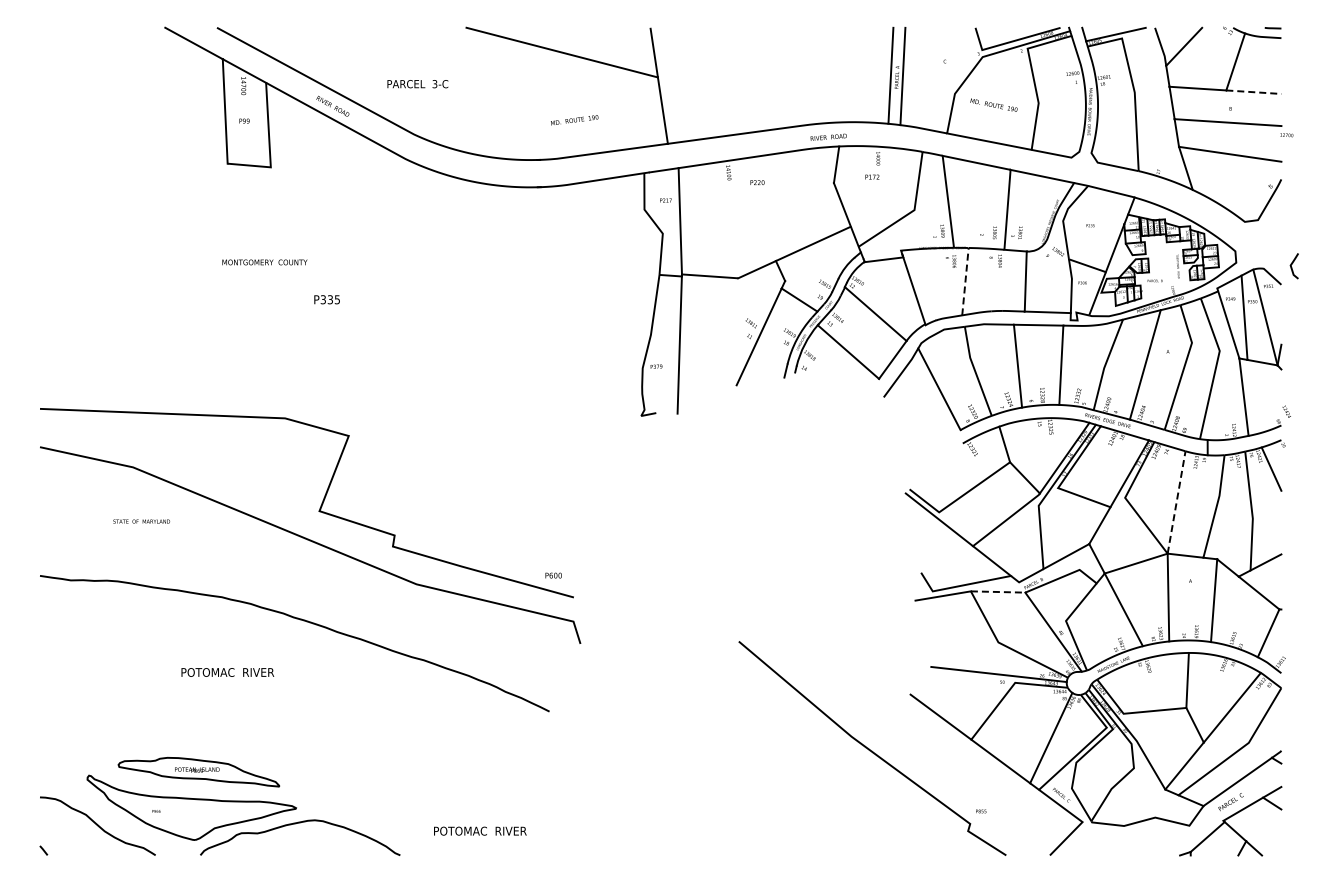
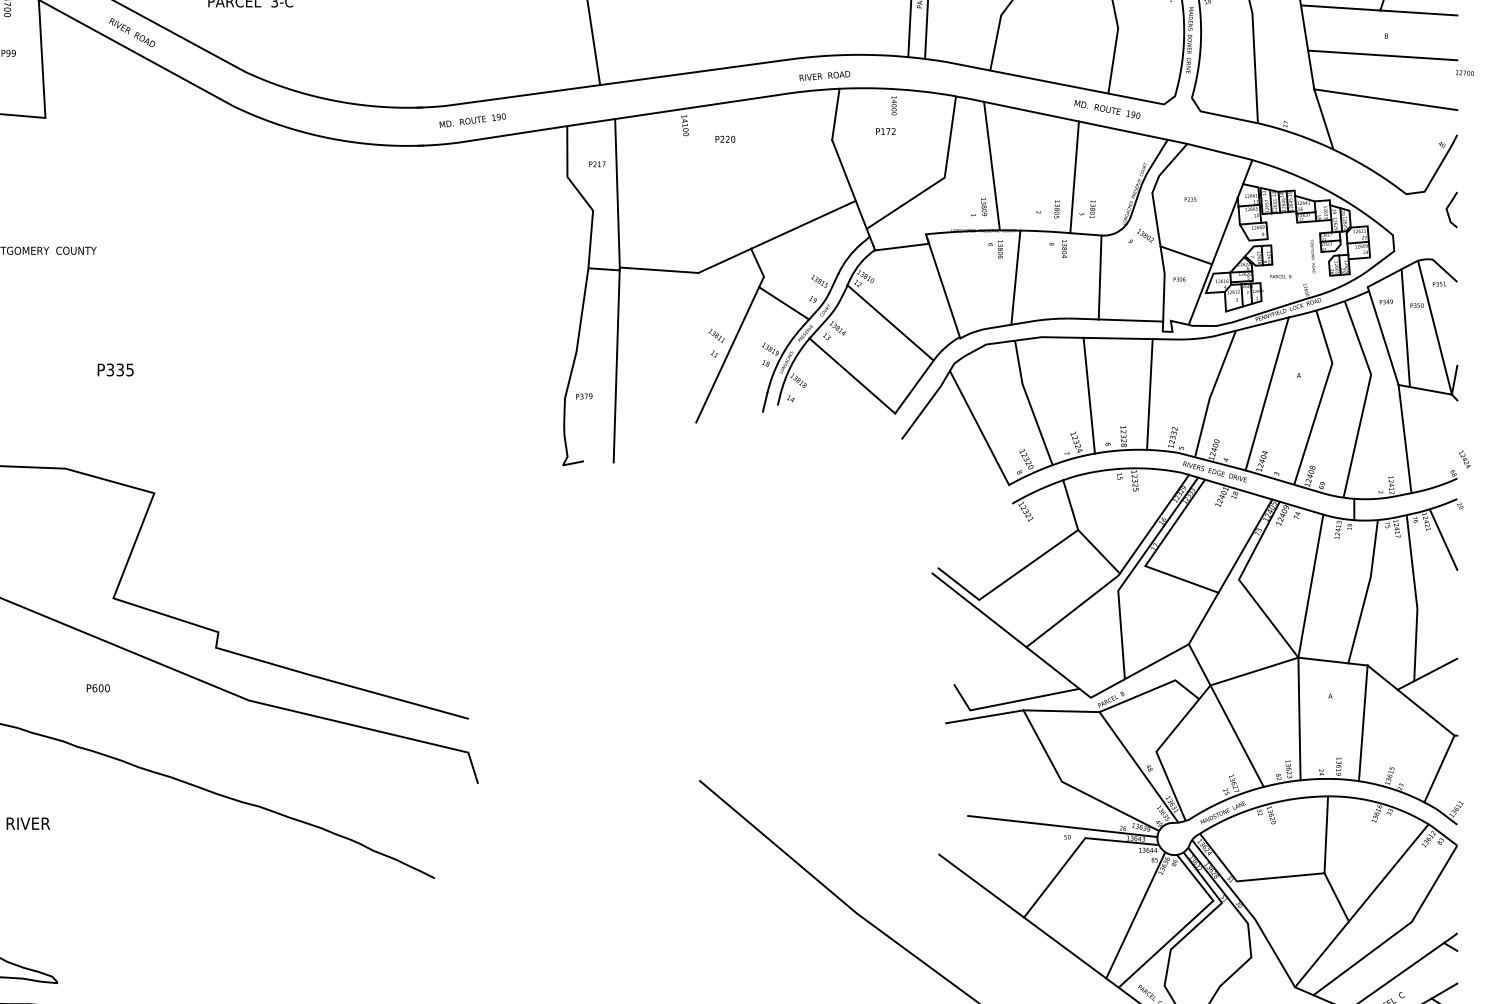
line: (1253, 92) -> (1418, 13), dashed -> solid
text: (993, 104) -> (1106, 108), moved
text: (574, 120) -> (472, 120), moved
curve: (1292, 267) -> (1449, 211), moved
line: (965, 281) -> (1015, 277), dashed -> solid
text: (326, 299) -> (114, 369), moved
line: (1176, 502) -> (1310, 586), dashed -> solid
text: (553, 575) -> (98, 688), moved
line: (998, 592) -> (1062, 711), dashed -> solid

